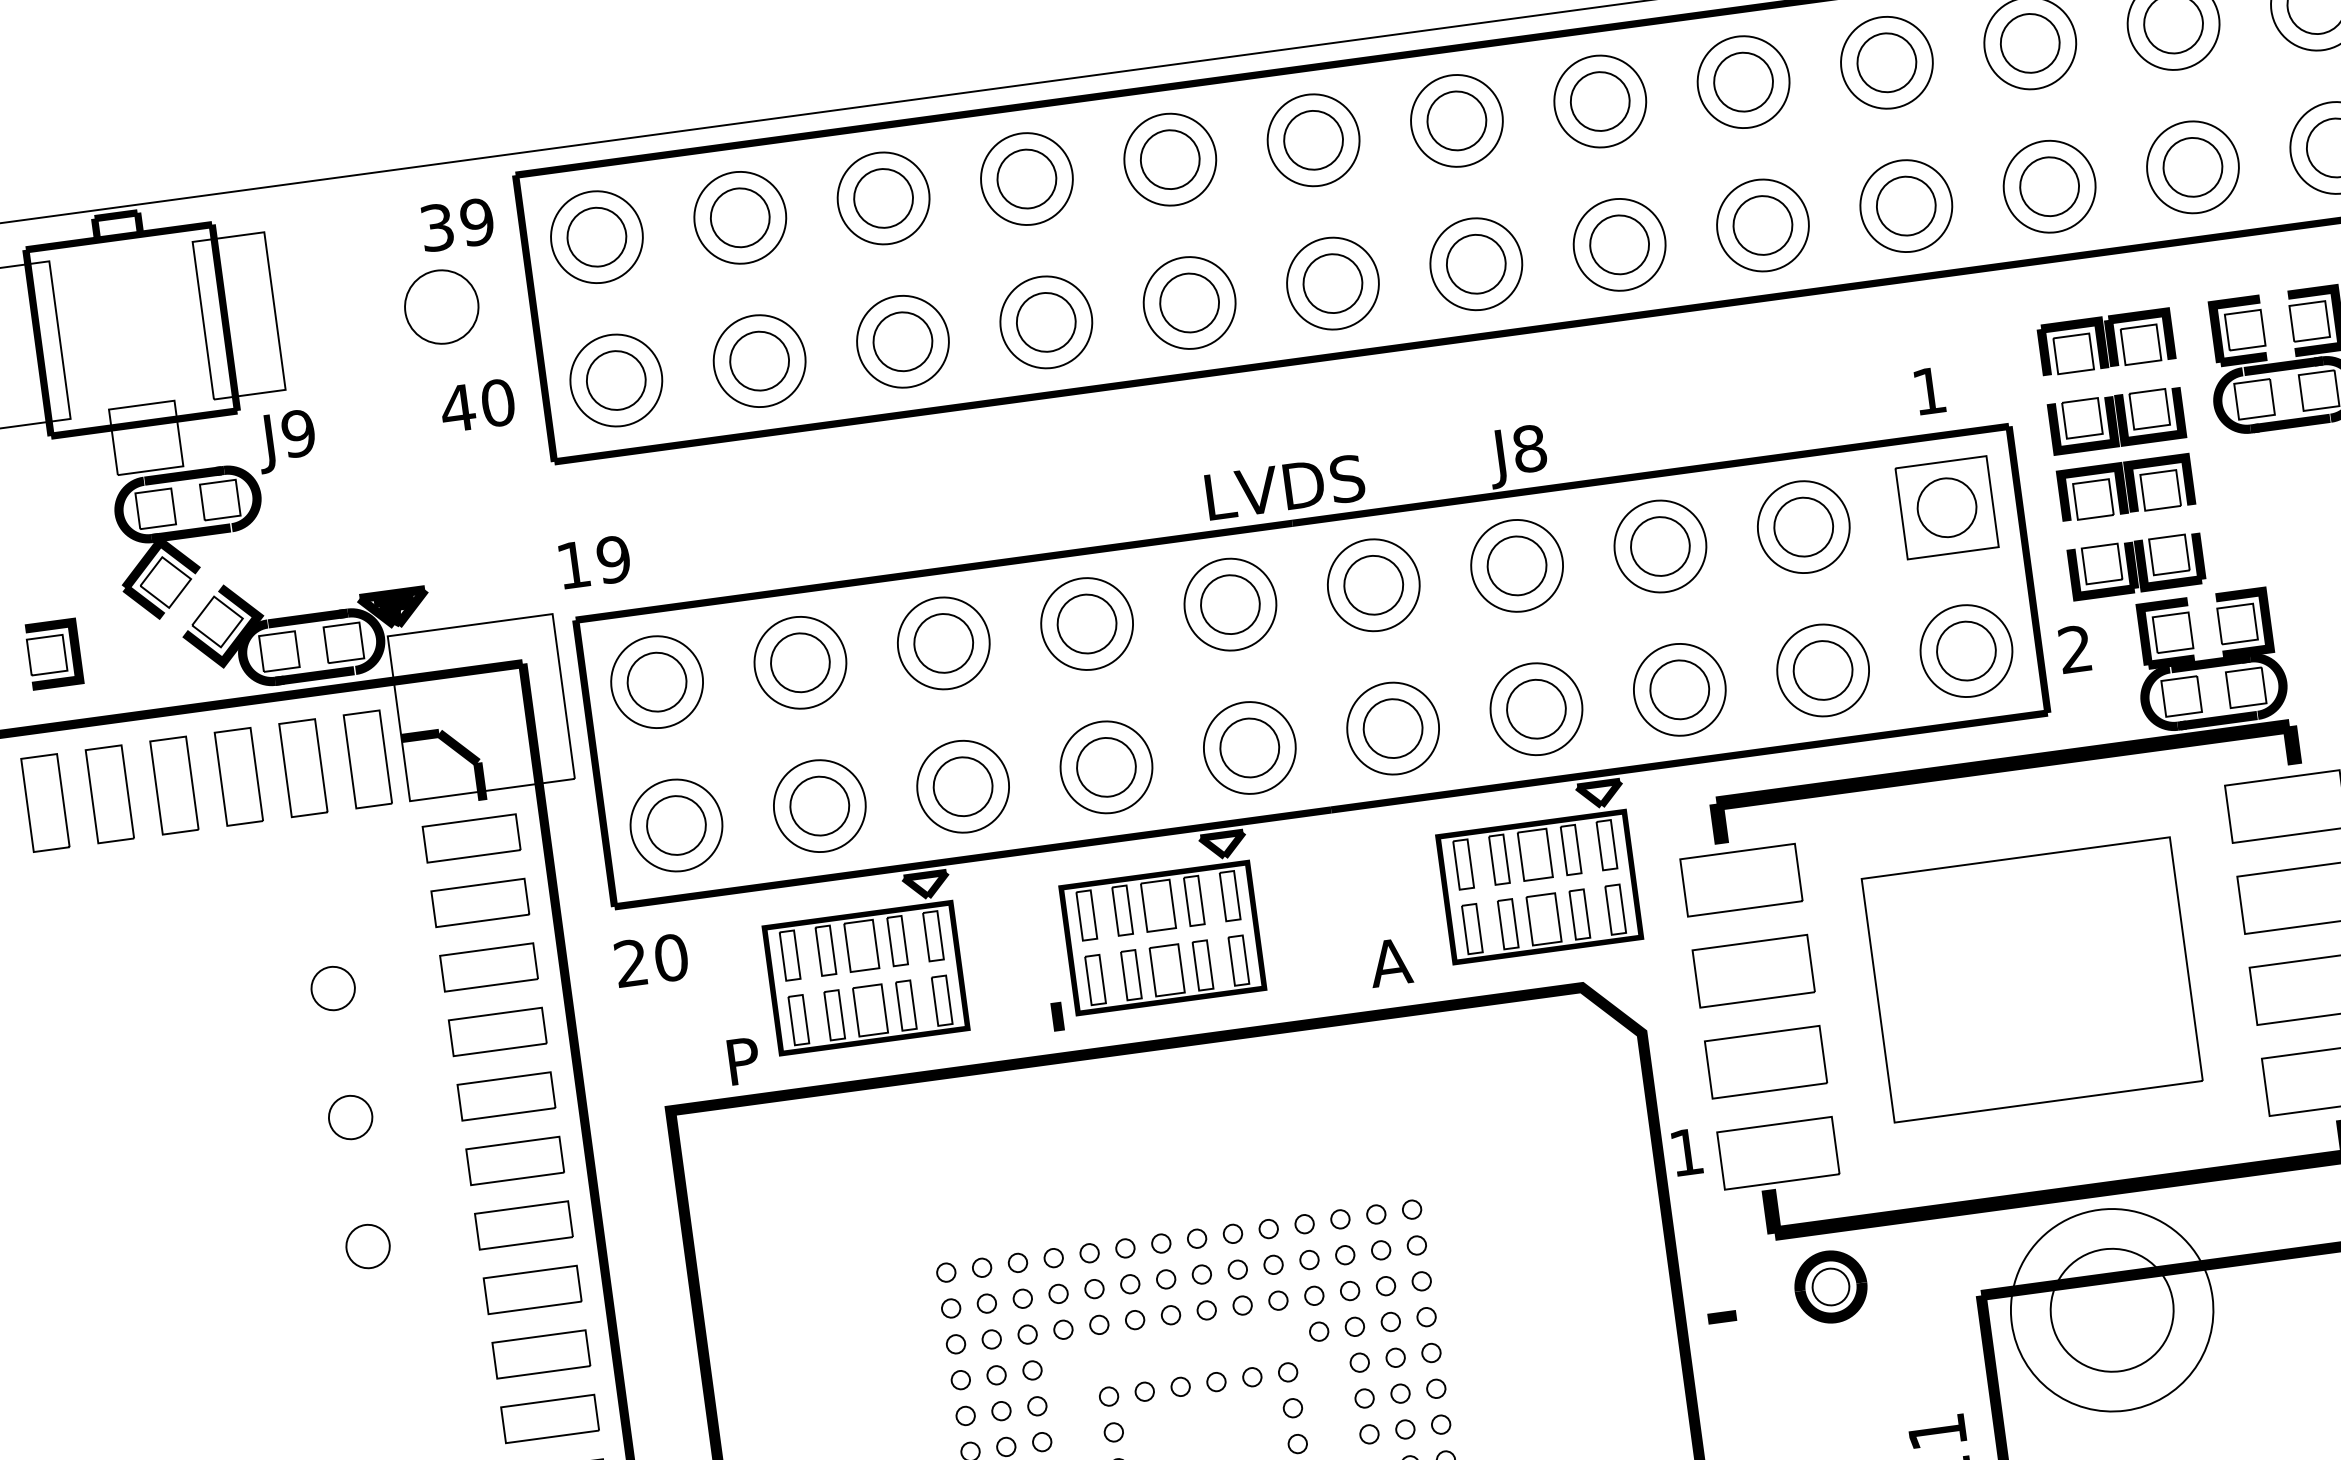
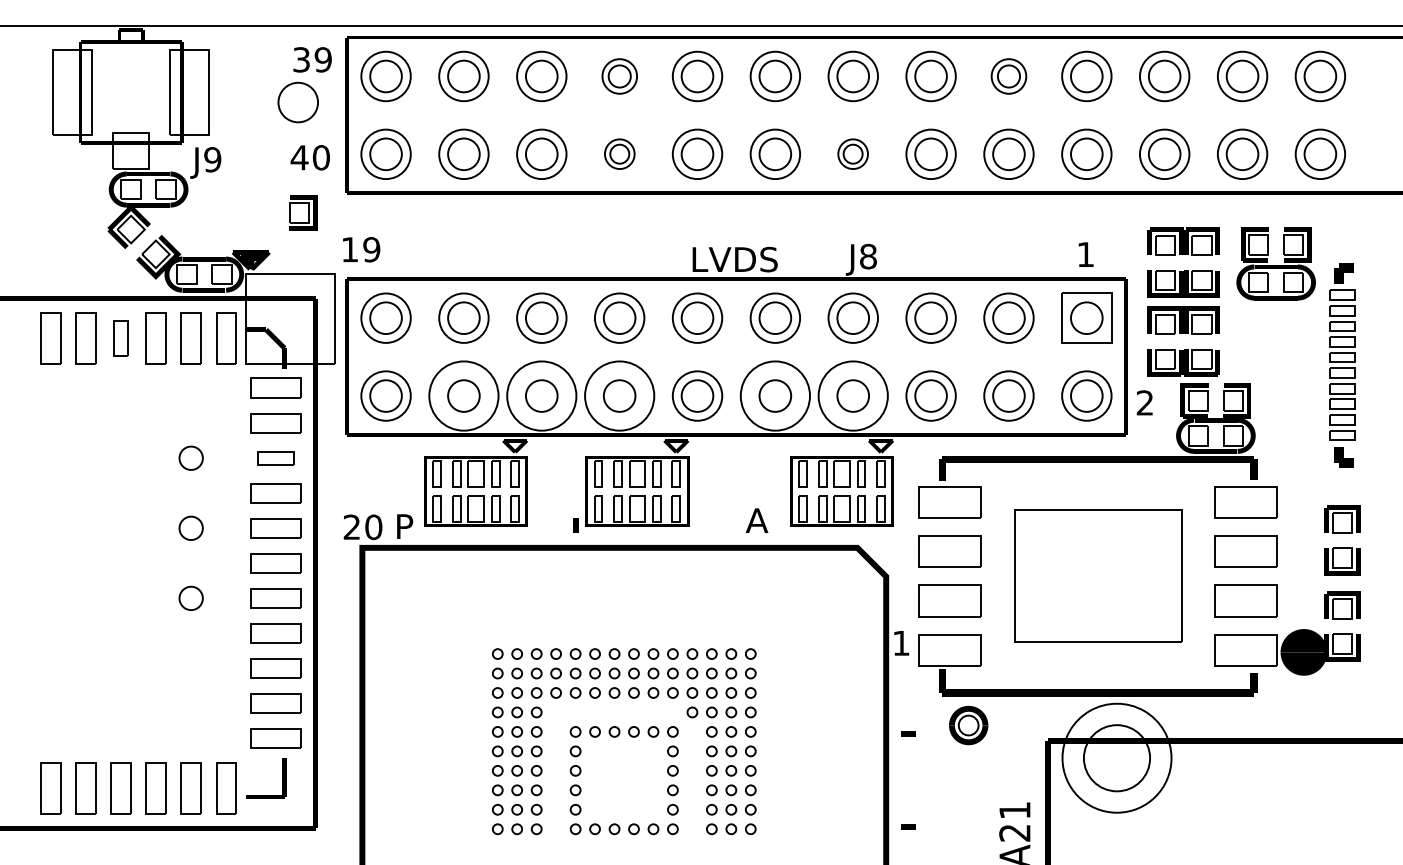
part: (1742, 82) -> (1008, 76), size x0.7
part: (1026, 179) -> (619, 76), size x0.7
part: (1474, 262) -> (852, 153), size x0.6
part: (1045, 320) -> (619, 153), size x0.6
part: (54, 653) -> (303, 212), moved
circle: (1534, 708) -> (852, 395), size x1.4
circle: (1393, 727) -> (775, 395), size x1.4
circle: (1106, 766) -> (619, 395), size x1.4
part: (173, 785) -> (120, 338), size x0.7
circle: (962, 785) -> (541, 395), size x1.4
circle: (818, 805) -> (463, 395), size x1.4
text: (650, 959) -> (362, 526), moved
part: (488, 967) -> (275, 458), size x0.7

